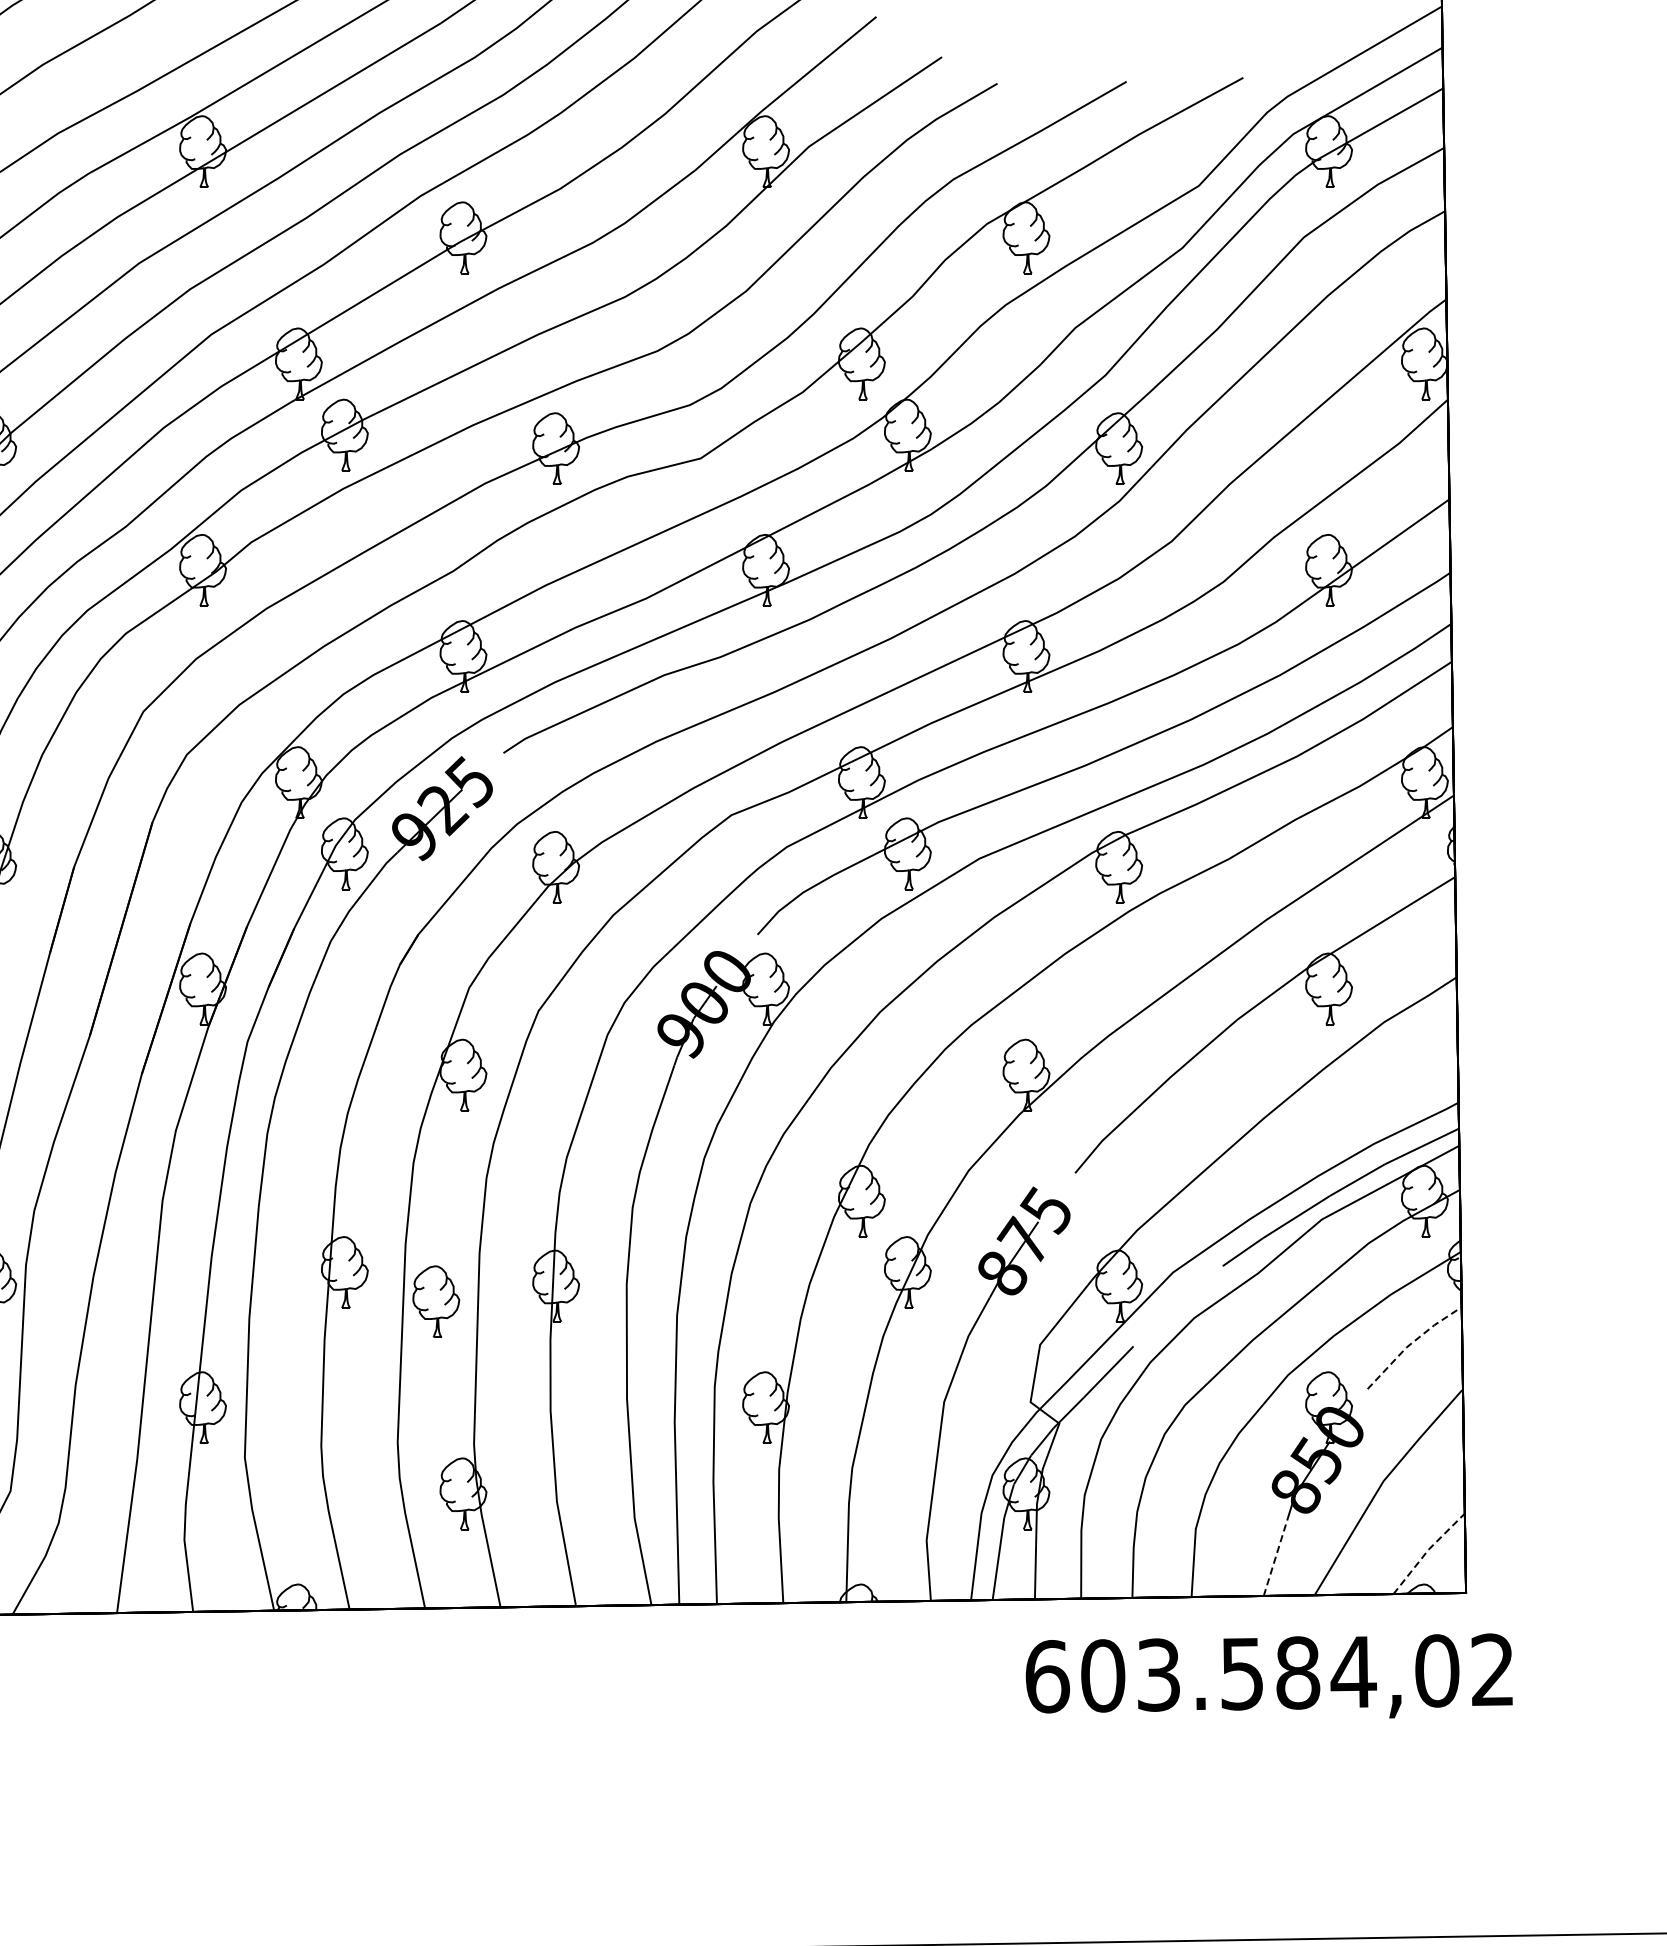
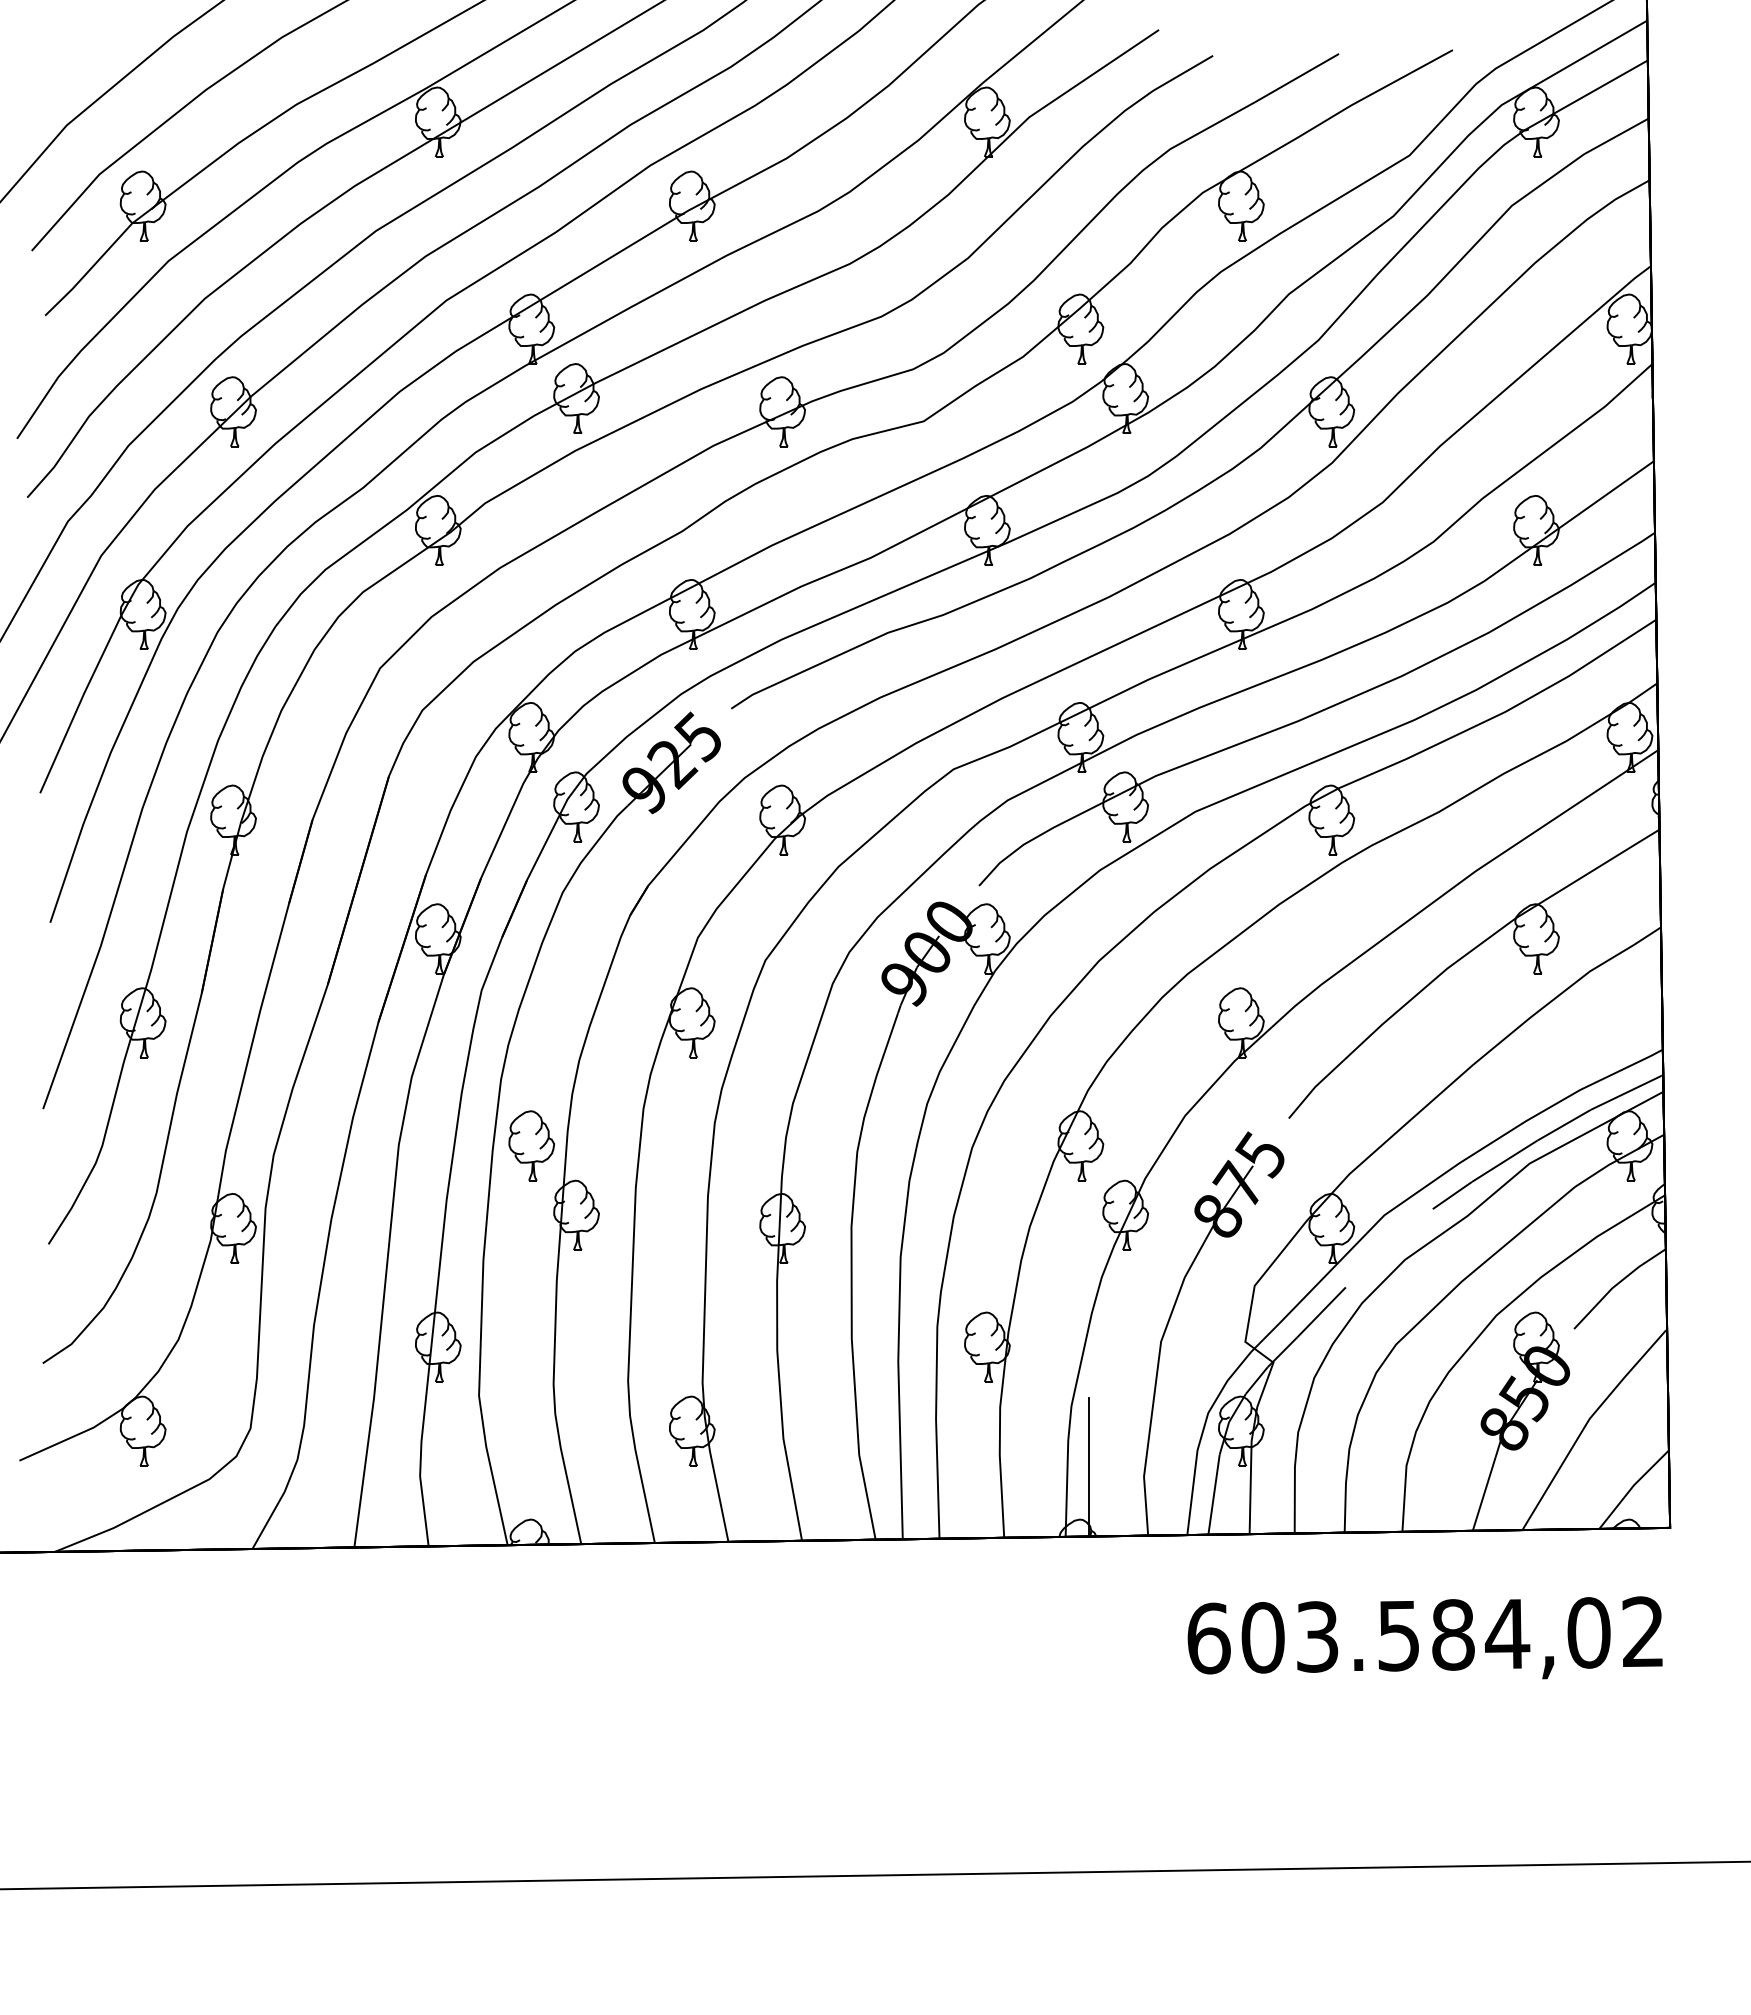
part: (436, 1301) -> (531, 1145), moved
line: (1411, 1343) -> (1616, 1284), dashed -> solid
line: (869, 1531) -> (1088, 1467), added
line: (1427, 1550) -> (1632, 1486), dashed -> solid
line: (1275, 1557) -> (1484, 1493), dashed -> solid
text: (1268, 1675) -> (1424, 1637), moved

